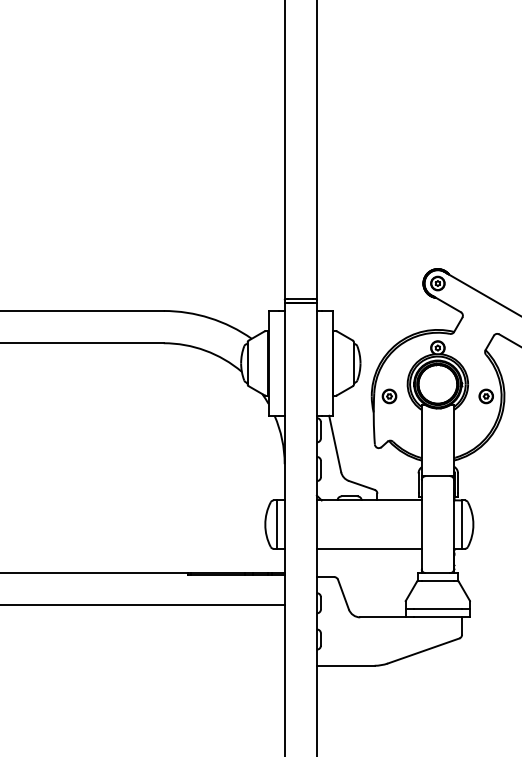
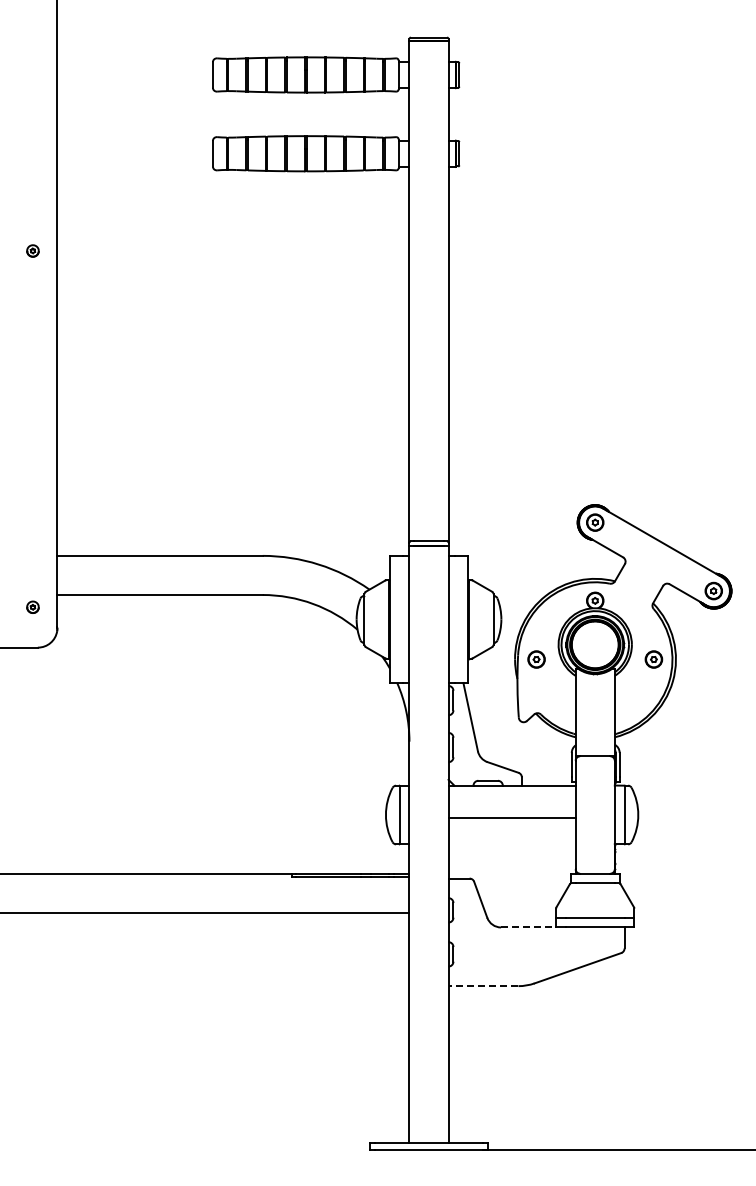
line: (368, 548) -> (511, 818), moved
line: (382, 617) -> (528, 927), solid -> dashed
line: (345, 666) -> (483, 986), solid -> dashed

